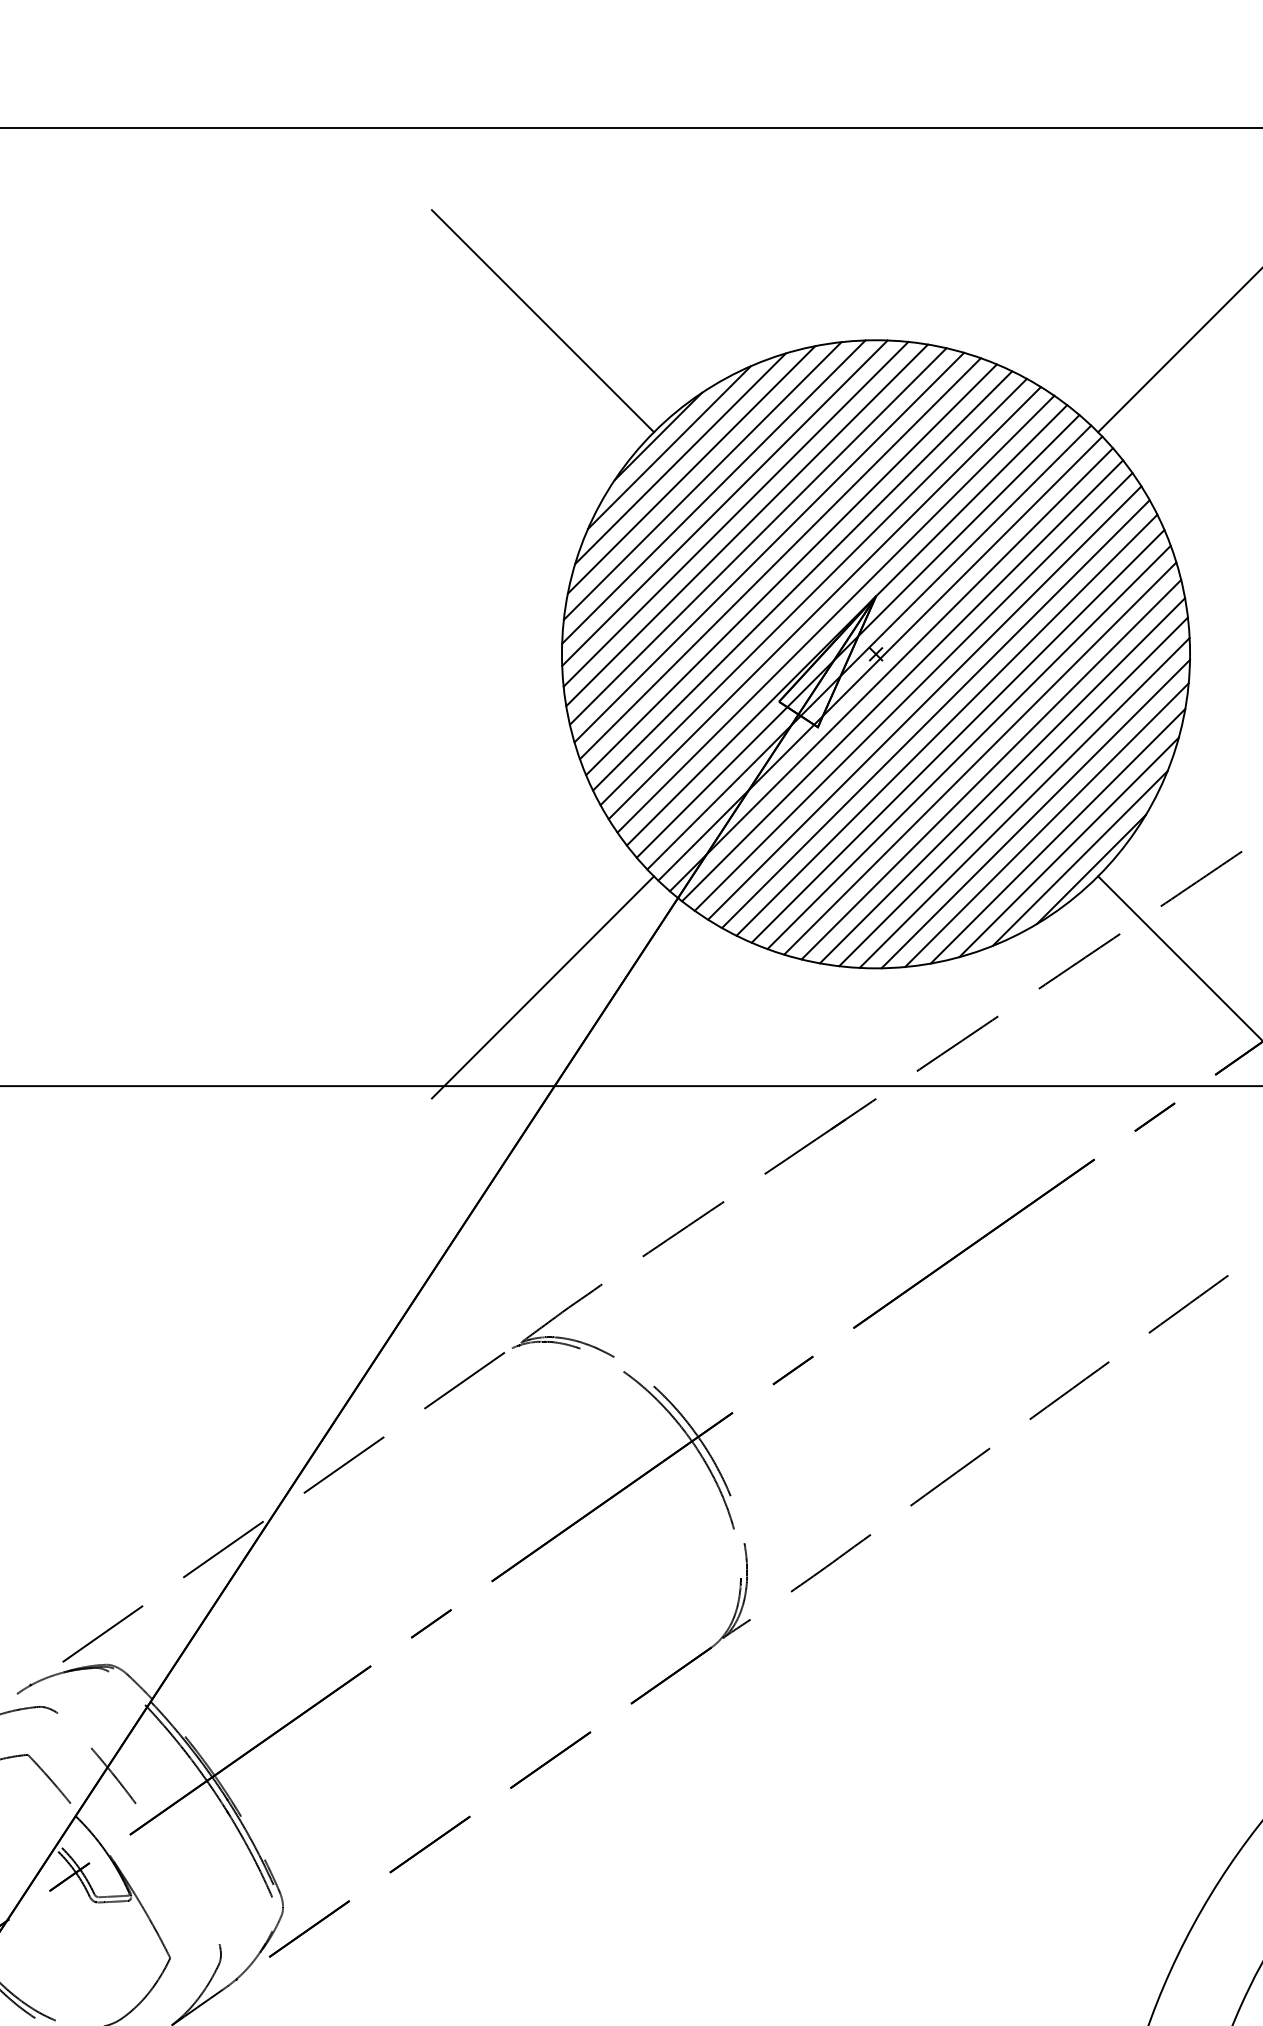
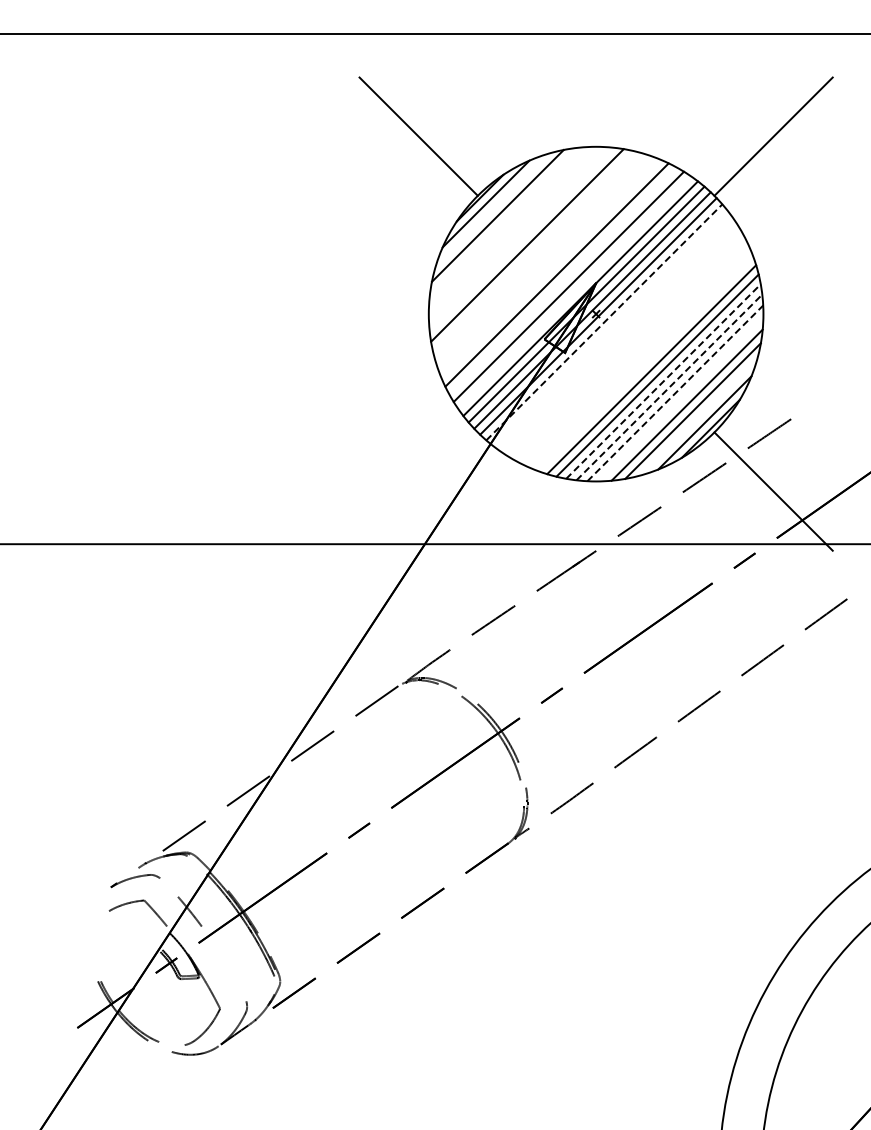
line: (679, 457) -> (491, 209), removed
line: (702, 480) -> (503, 221), removed
line: (713, 491) -> (509, 227), removed
line: (724, 502) -> (515, 233), removed
line: (735, 514) -> (521, 239), removed
line: (758, 536) -> (533, 251), removed
line: (769, 547) -> (539, 257), removed
line: (780, 557) -> (545, 262), removed
line: (790, 568) -> (550, 268), removed
line: (812, 591) -> (562, 280), removed
line: (835, 613) -> (574, 292), removed
line: (891, 669) -> (604, 322), solid -> dashed
line: (901, 679) -> (609, 327), removed
line: (912, 690) -> (615, 333), removed
line: (923, 701) -> (621, 339), removed
line: (934, 713) -> (627, 345), removed
line: (946, 724) -> (633, 351), removed
line: (957, 735) -> (639, 357), removed
line: (968, 746) -> (645, 363), removed
line: (1002, 780) -> (663, 381), solid -> dashed
line: (1013, 792) -> (669, 387), solid -> dashed
line: (1024, 801) -> (675, 392), solid -> dashed
line: (1036, 814) -> (681, 399), removed
line: (1068, 846) -> (698, 416), removed
line: (542, 987) -> (418, 491), removed

